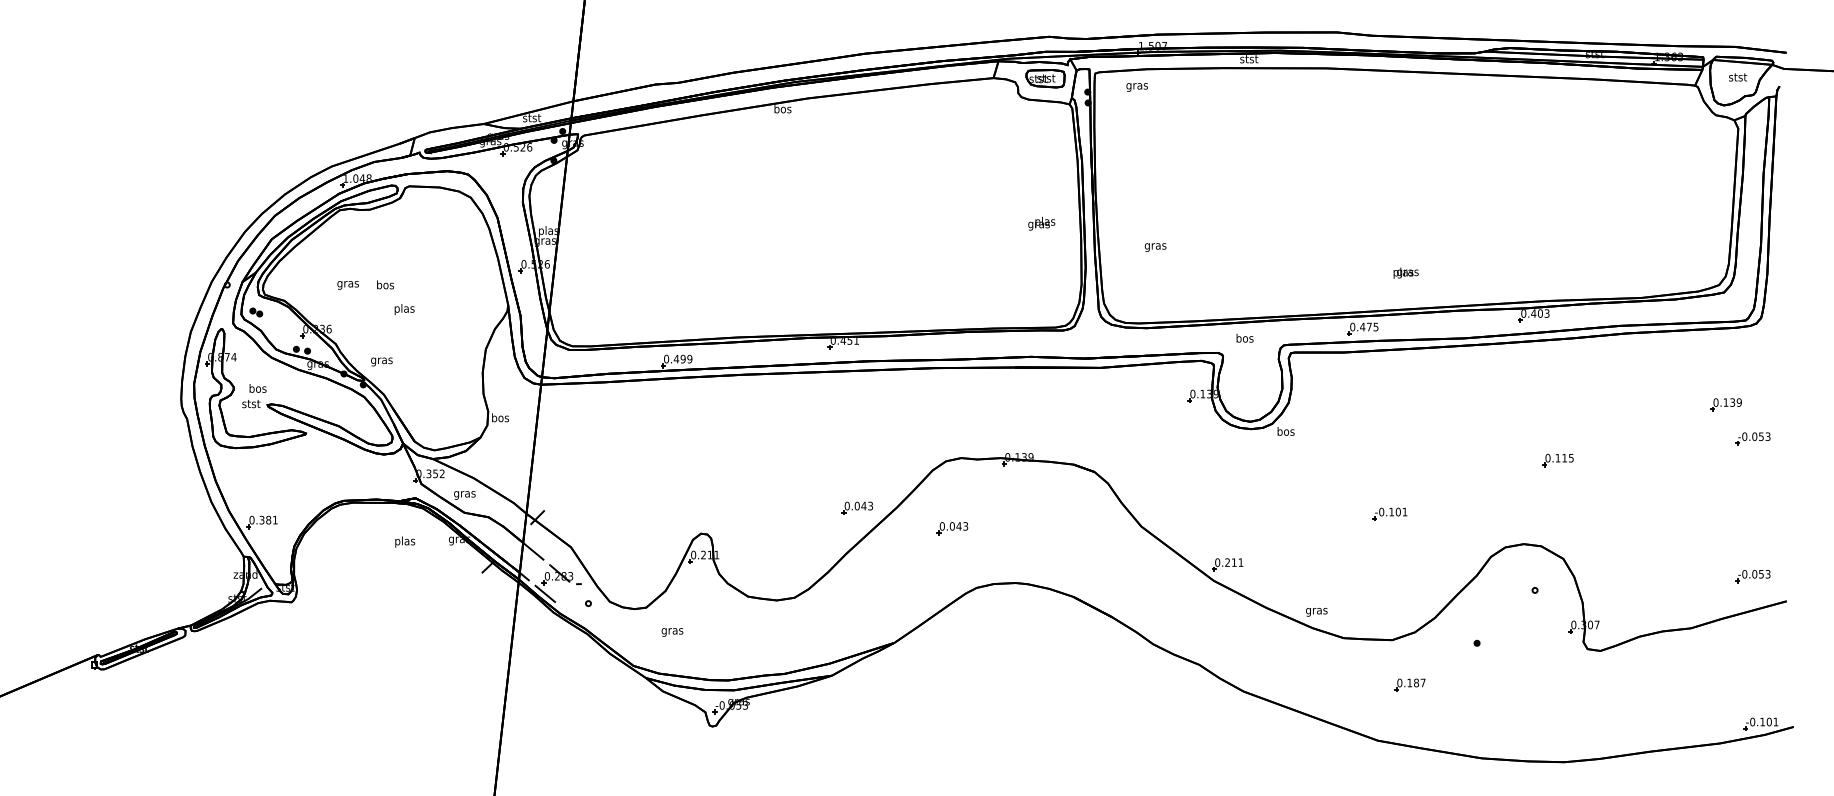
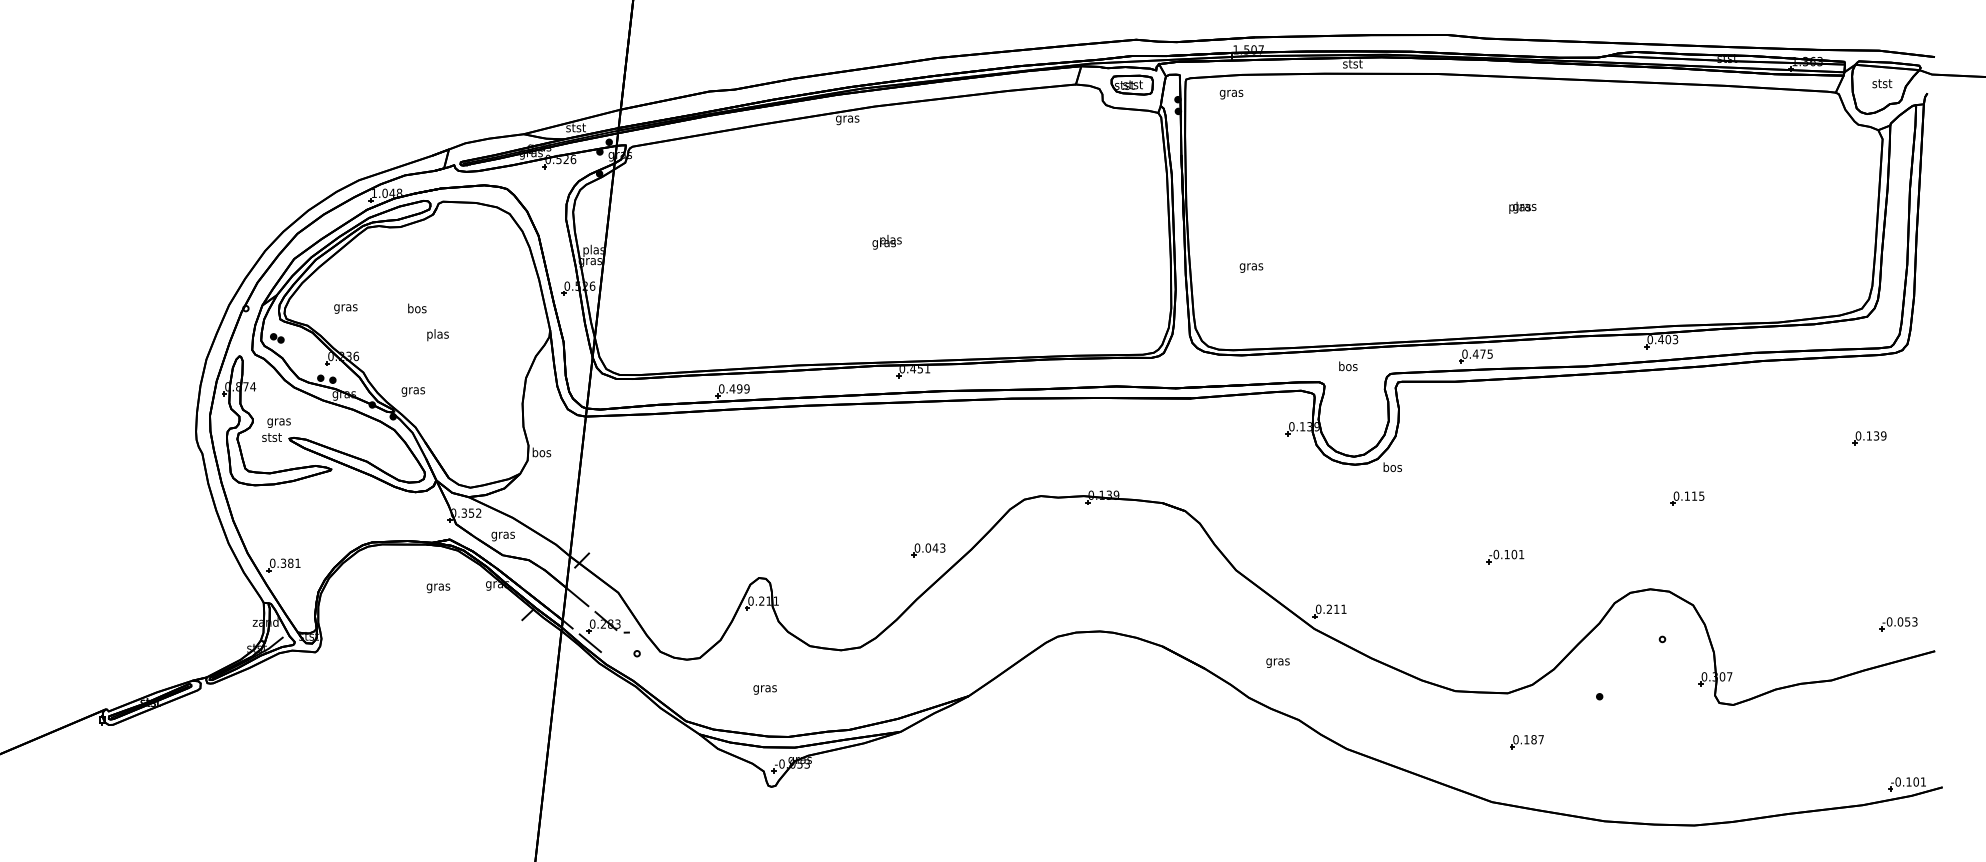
text: (782, 110) -> (847, 119), bos -> gras
text: (1041, 223) -> (886, 242), moved
text: (1405, 272) -> (1522, 207), moved
text: (347, 284) -> (345, 308), moved
text: (257, 389) -> (278, 421), bos -> gras
part: (1752, 439) -> (1898, 475), removed
part: (952, 528) -> (1031, 572), removed
text: (405, 542) -> (438, 587), plas -> gras
text: (1316, 611) -> (1277, 662), moved
text: (671, 632) -> (764, 689), moved

